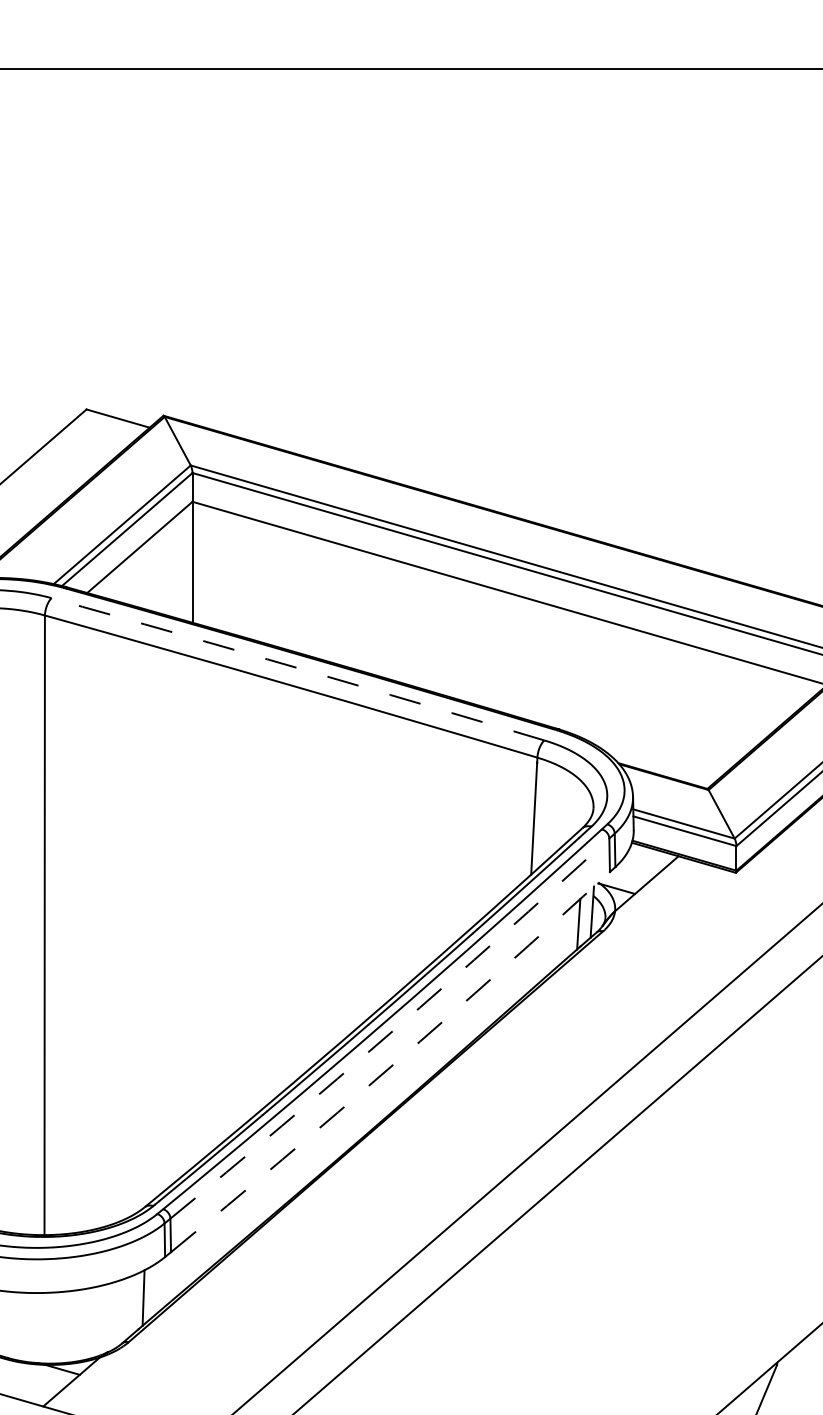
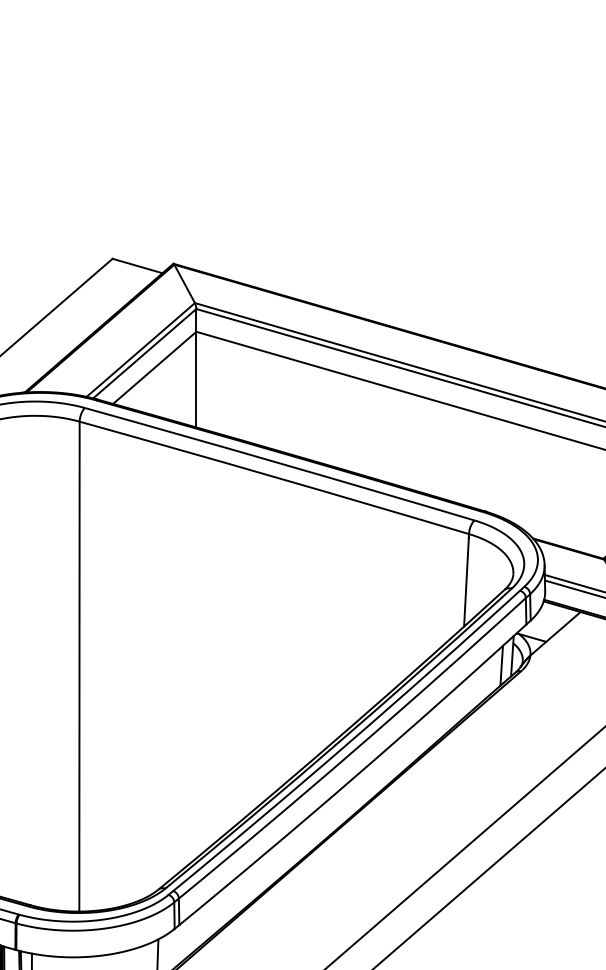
arc: (298, 668) -> (280, 463), dashed -> solid
arc: (392, 1031) -> (354, 750), dashed -> solid
arc: (393, 1065) -> (355, 777), dashed -> solid

